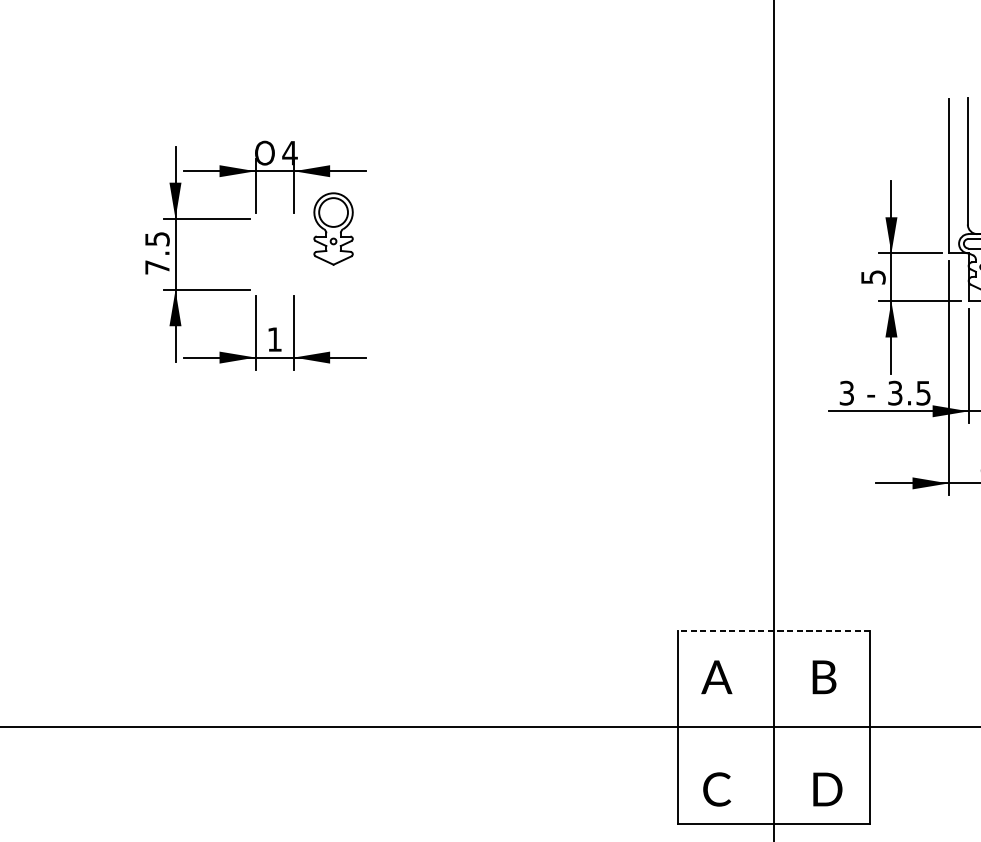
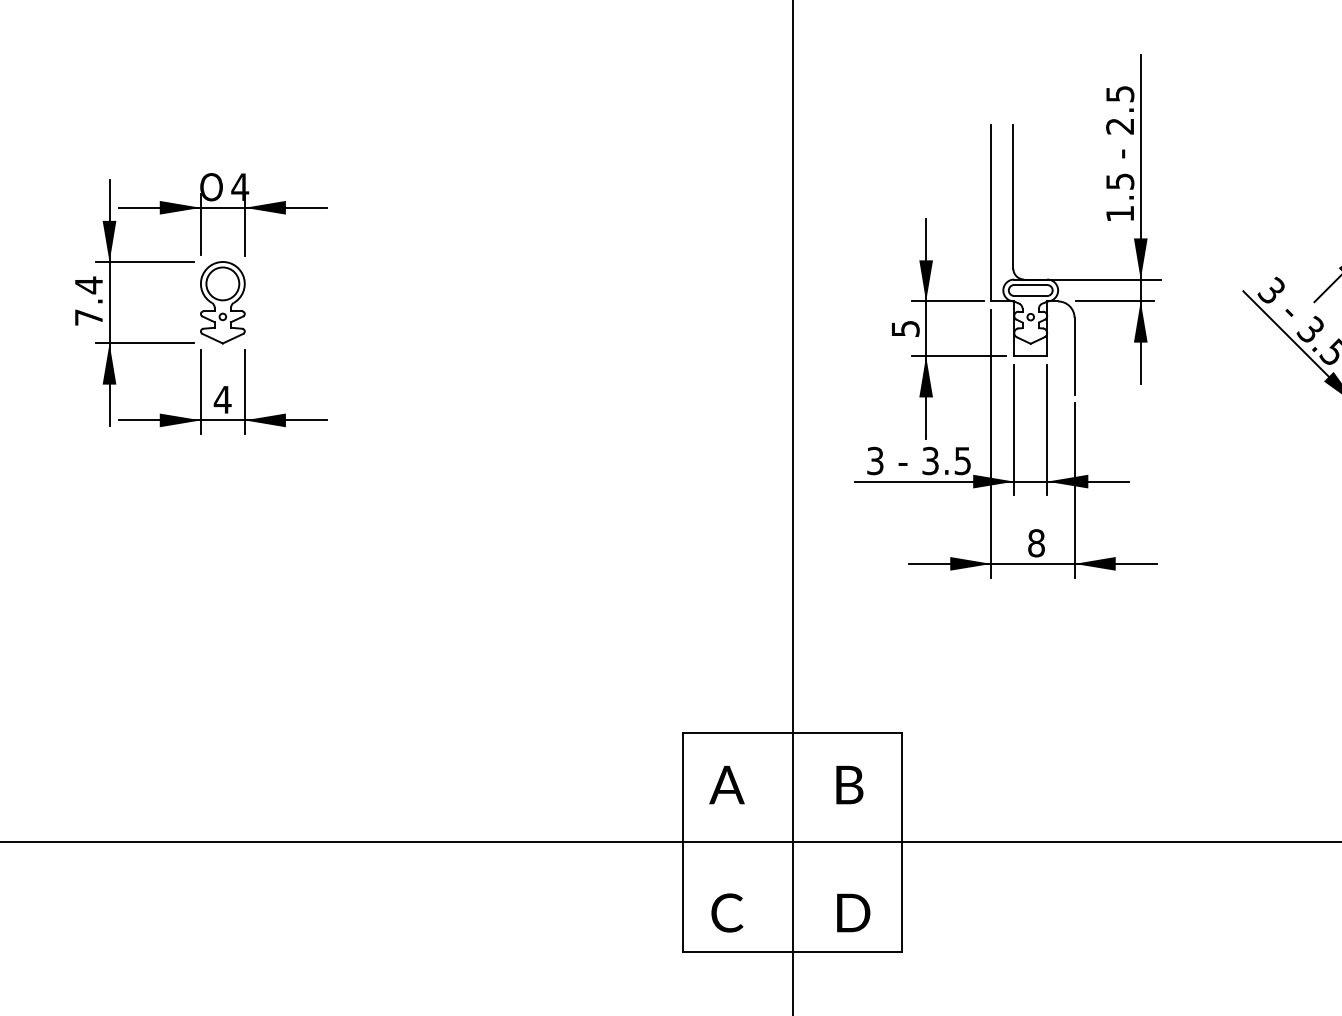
part: (333, 228) -> (222, 302), moved
text: (157, 239) -> (89, 285), 7.5 -> 7.4
text: (274, 339) -> (222, 399), 1 -> 4
line: (774, 631) -> (792, 732), dashed -> solid

